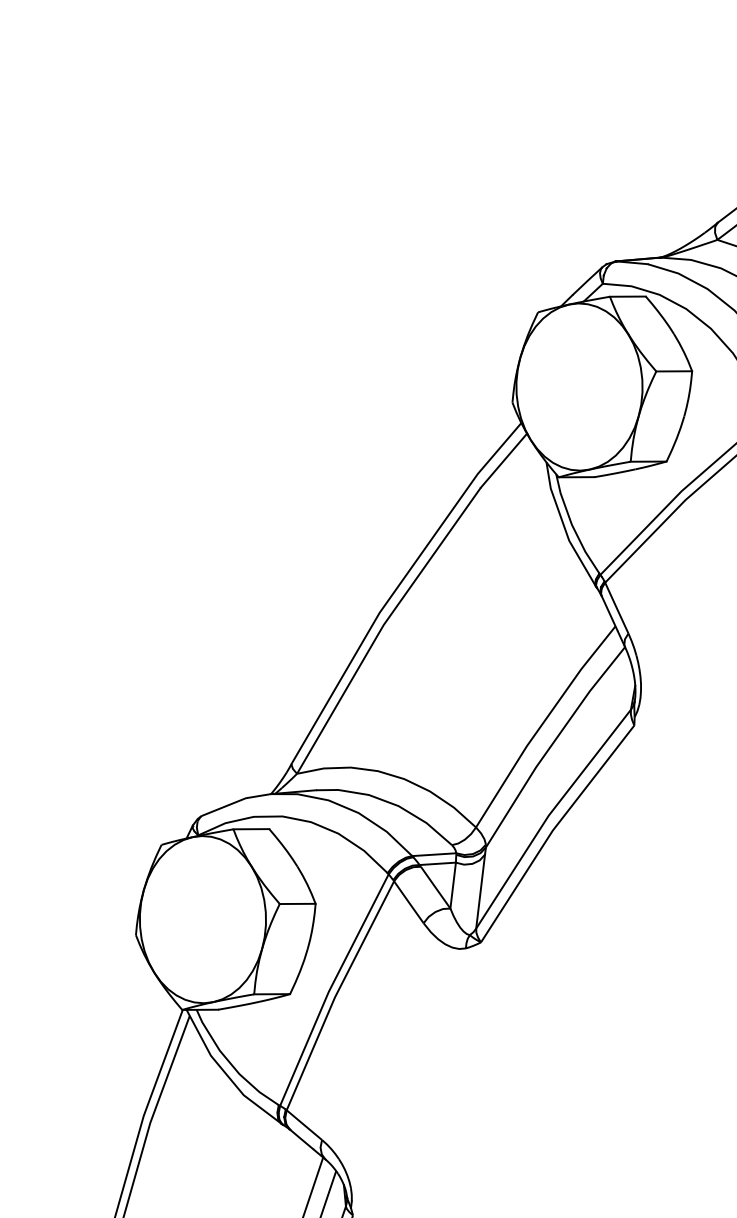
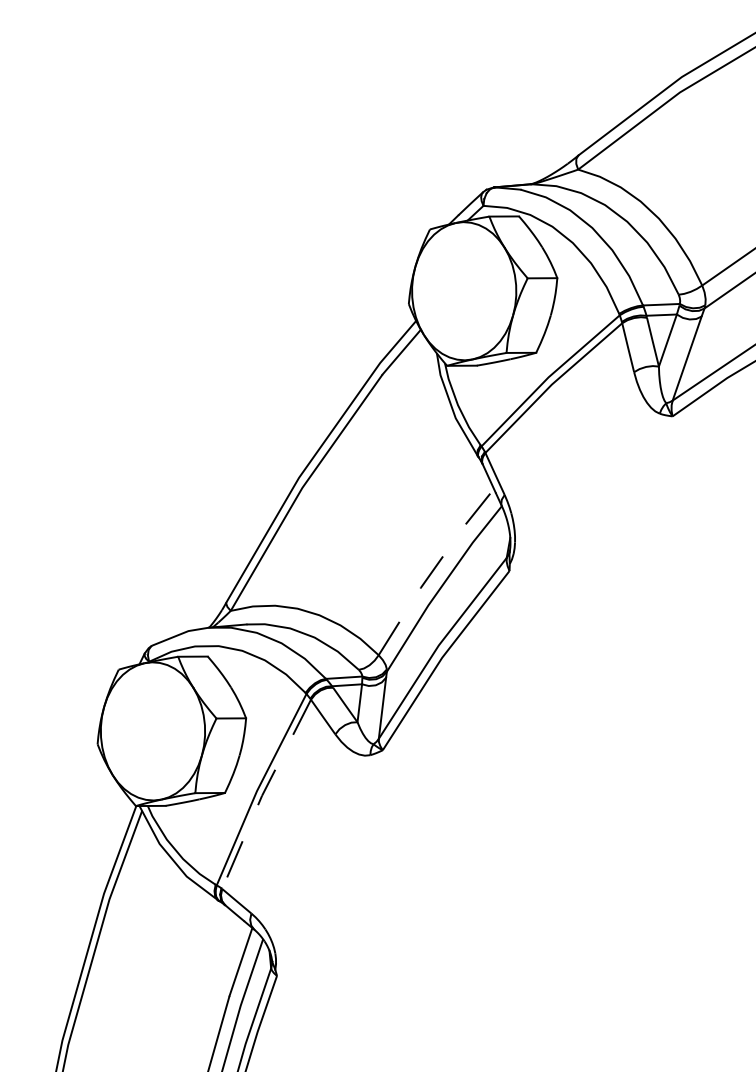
line: (542, 723) -> (433, 569), solid -> dashed
line: (335, 995) -> (262, 794), solid -> dashed

